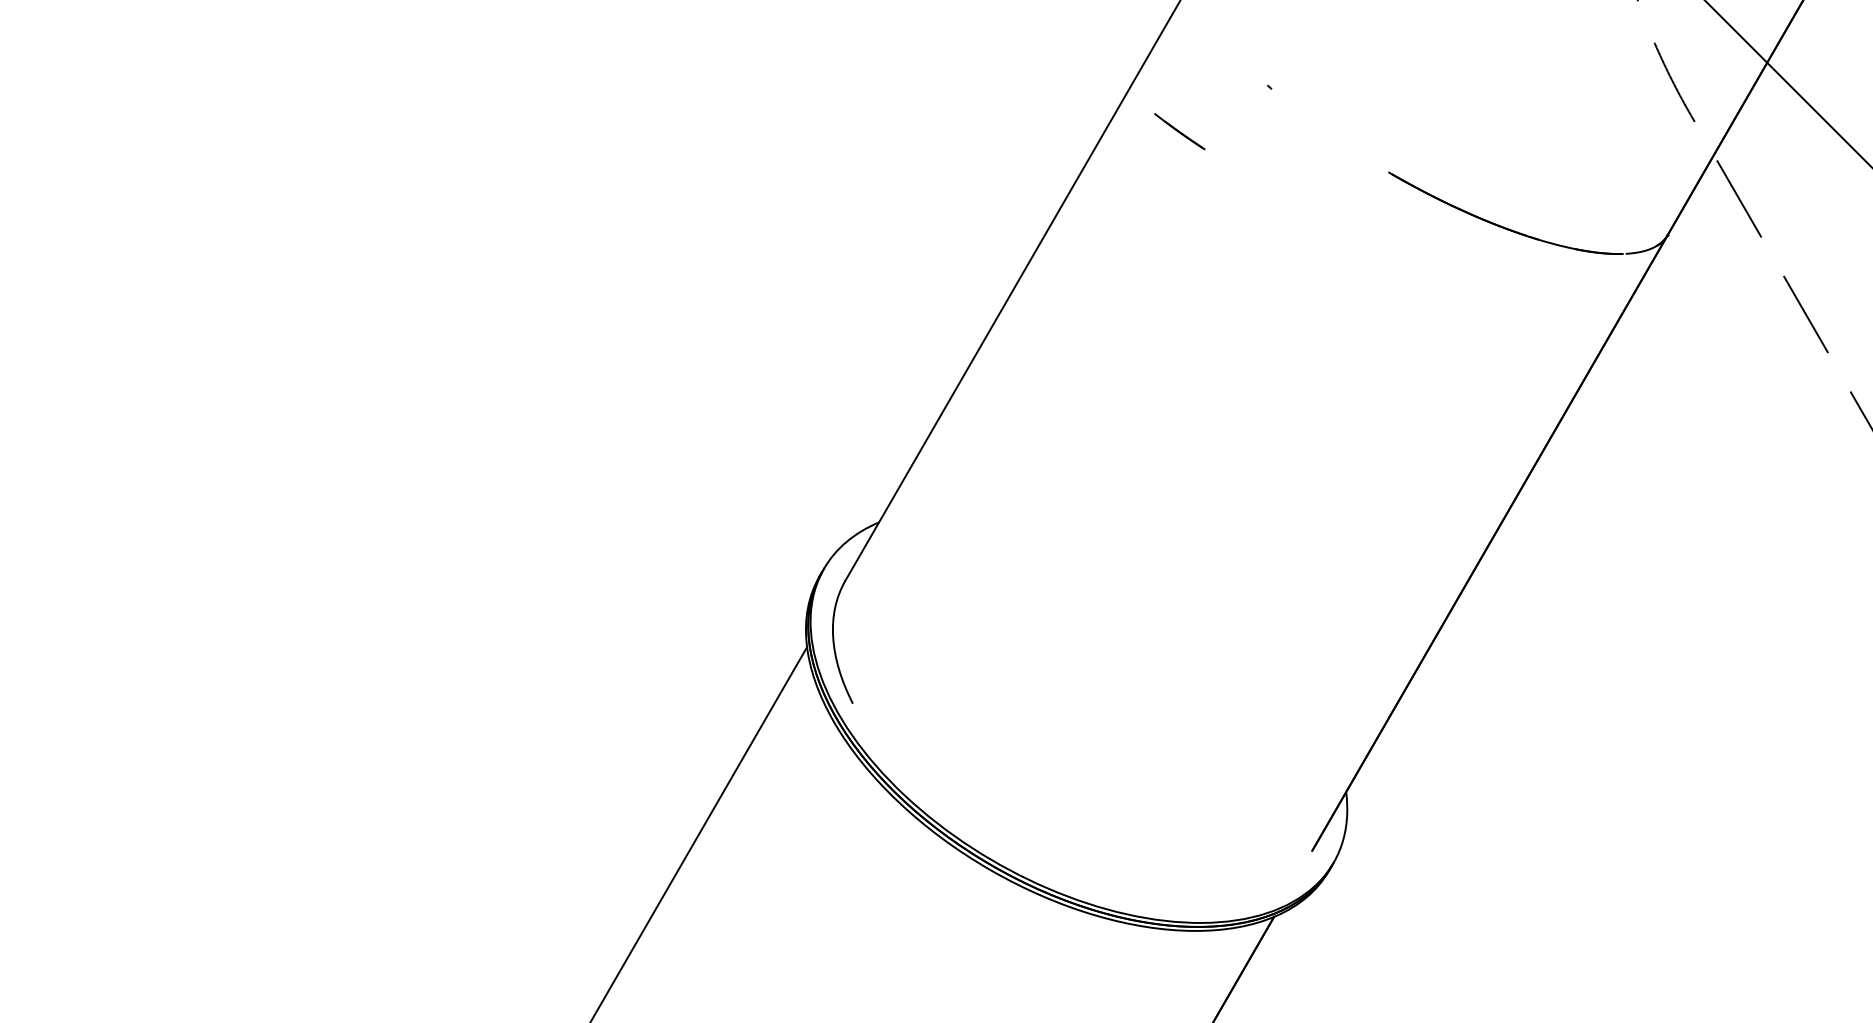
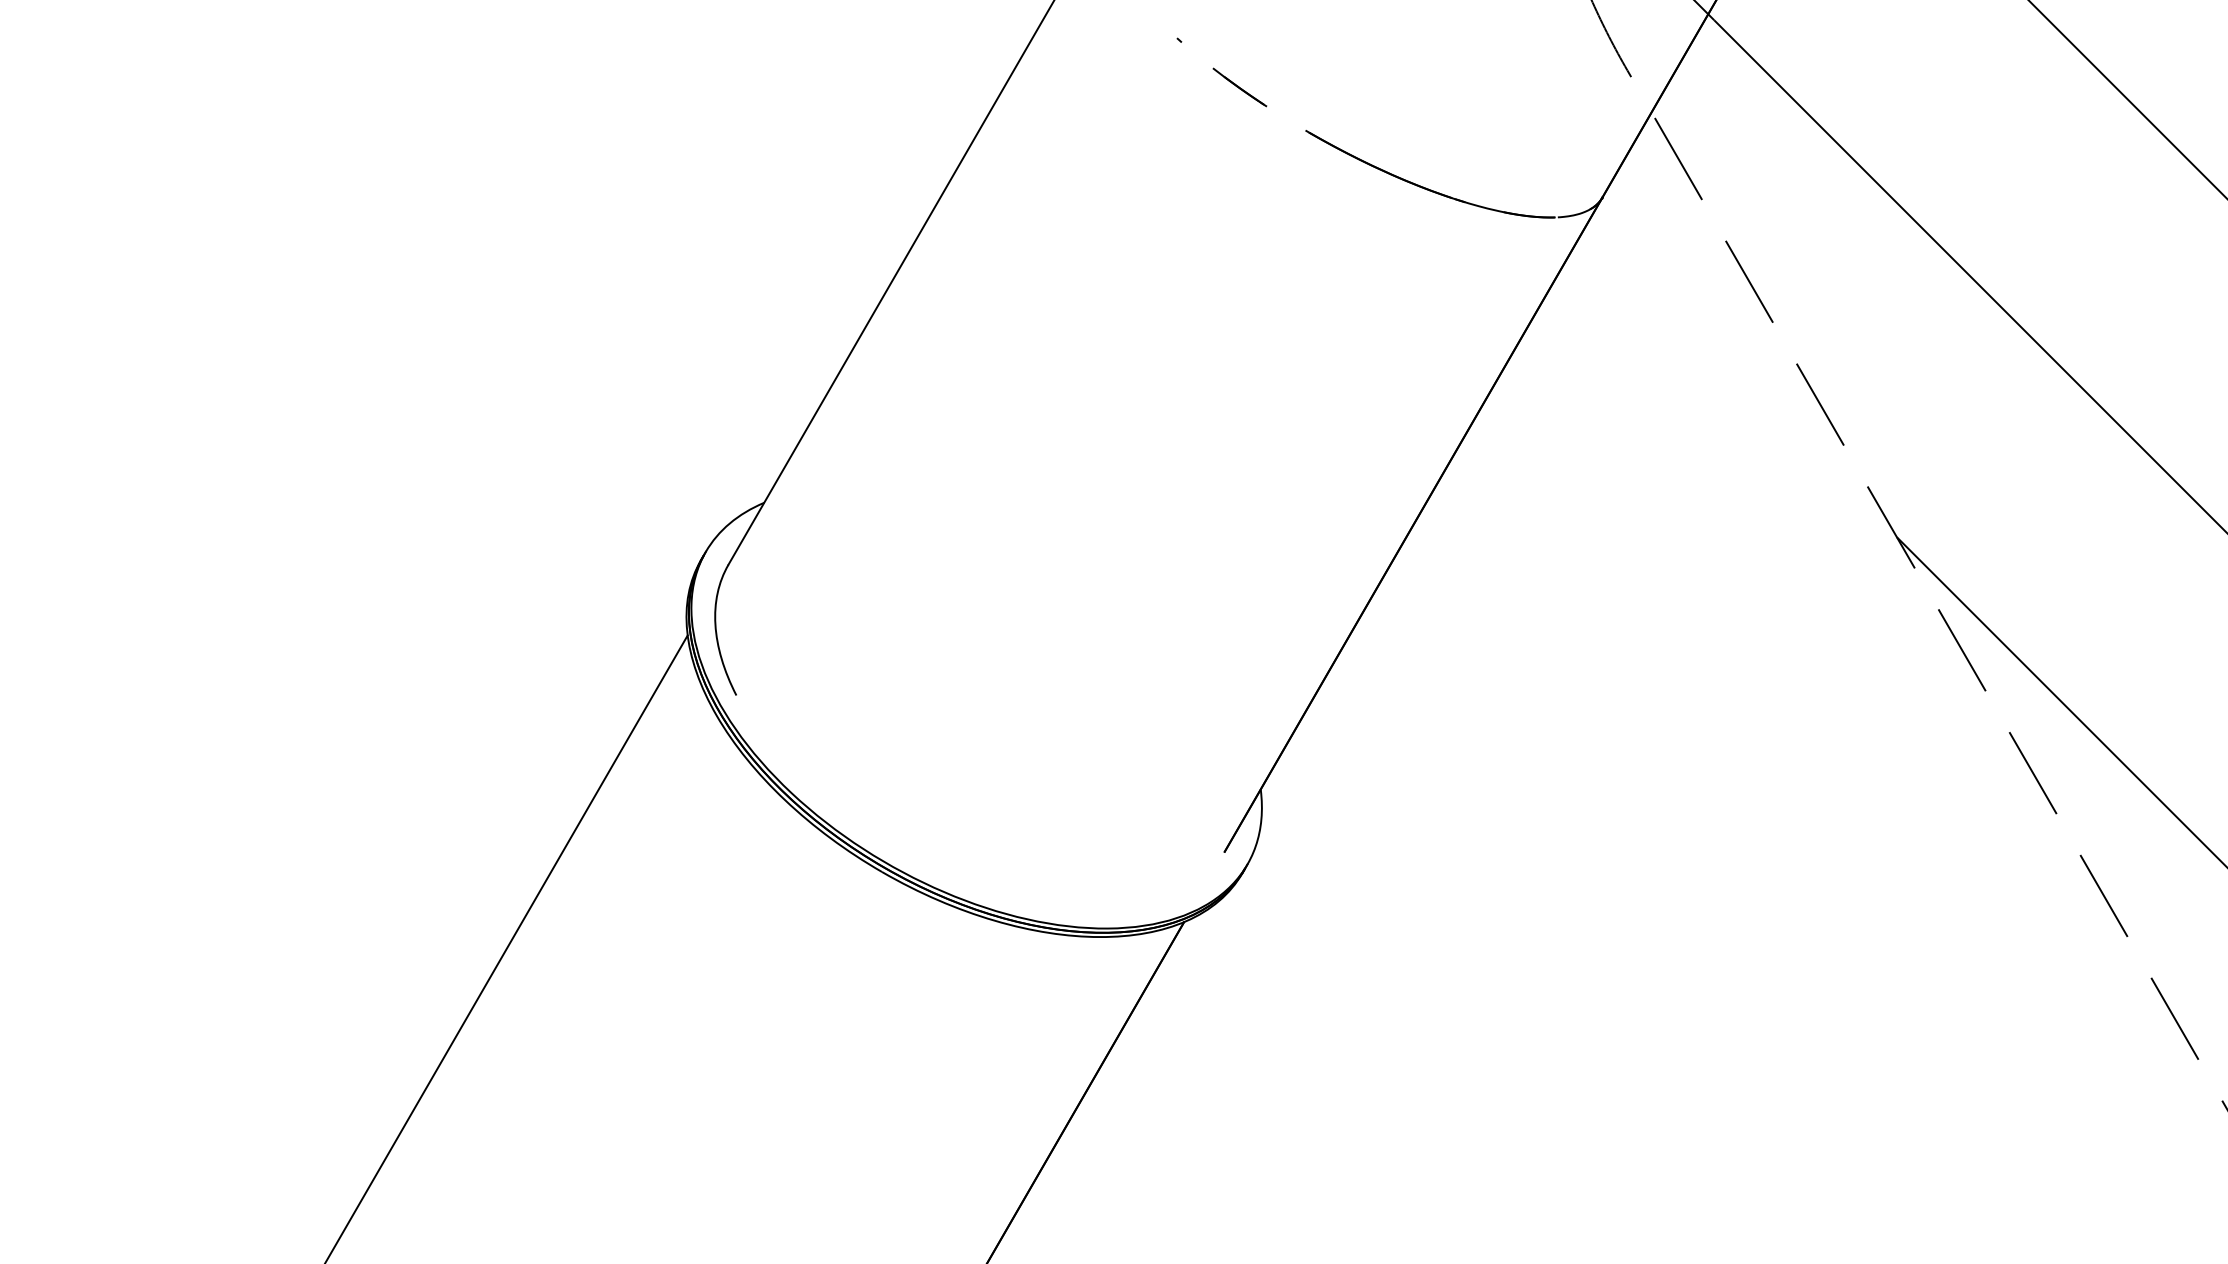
line: (1179, 131) -> (1239, 87), moved

